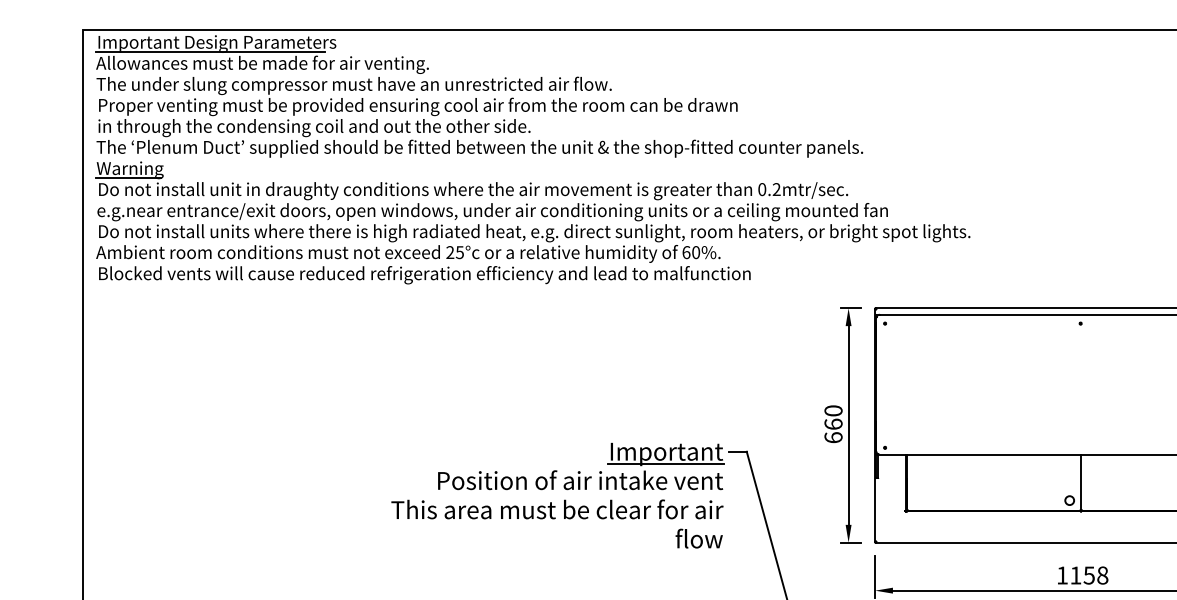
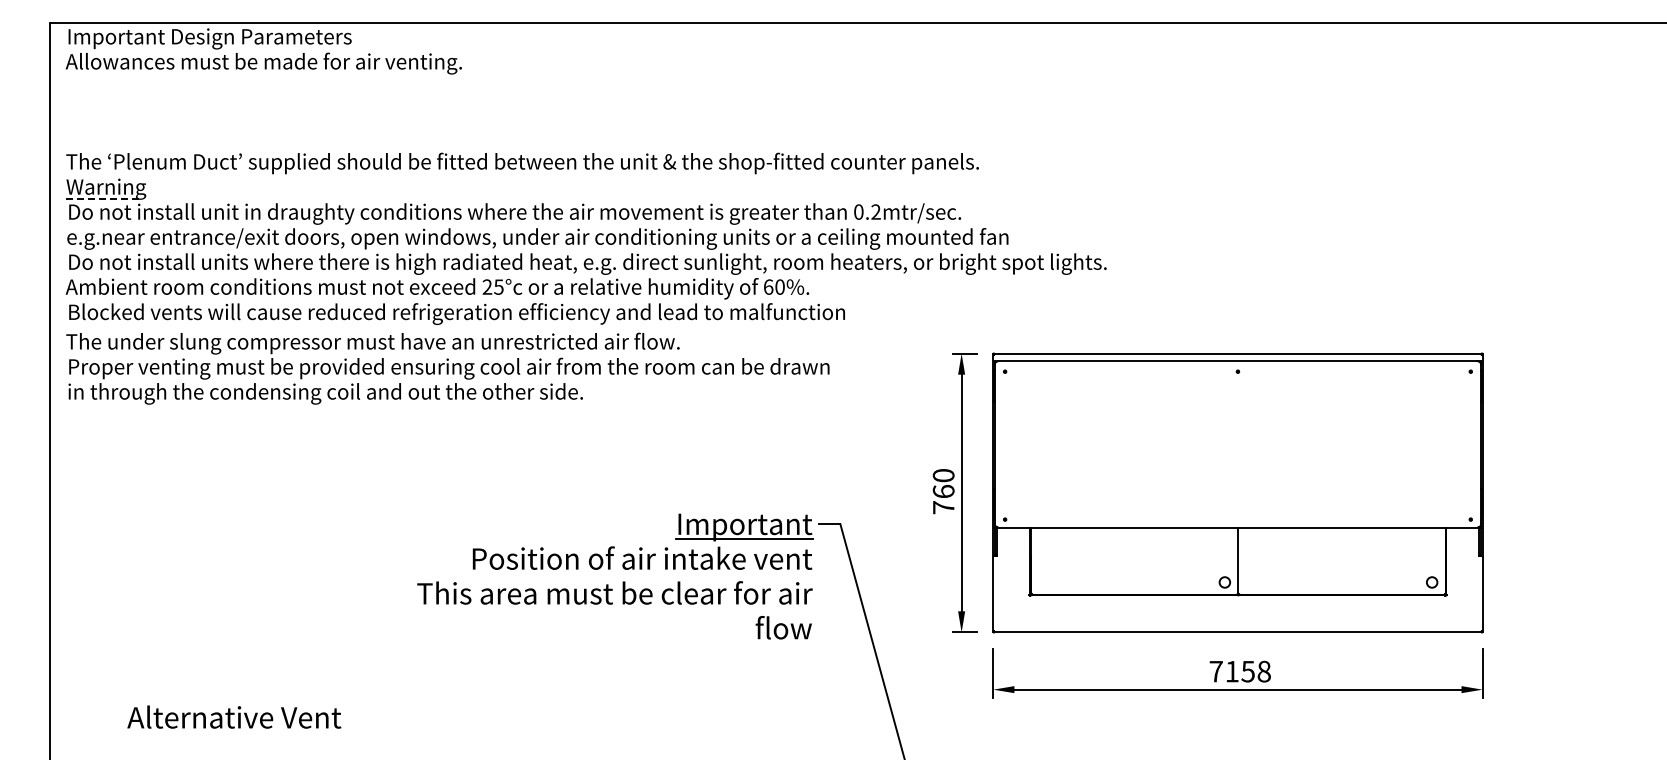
line: (210, 52) -> (201, 48), removed
text: (416, 106) -> (447, 368), moved
line: (128, 178) -> (104, 198), solid -> dashed
text: (833, 437) -> (943, 507), 660 -> 760
text: (1061, 575) -> (1215, 671), 1158 -> 7158

